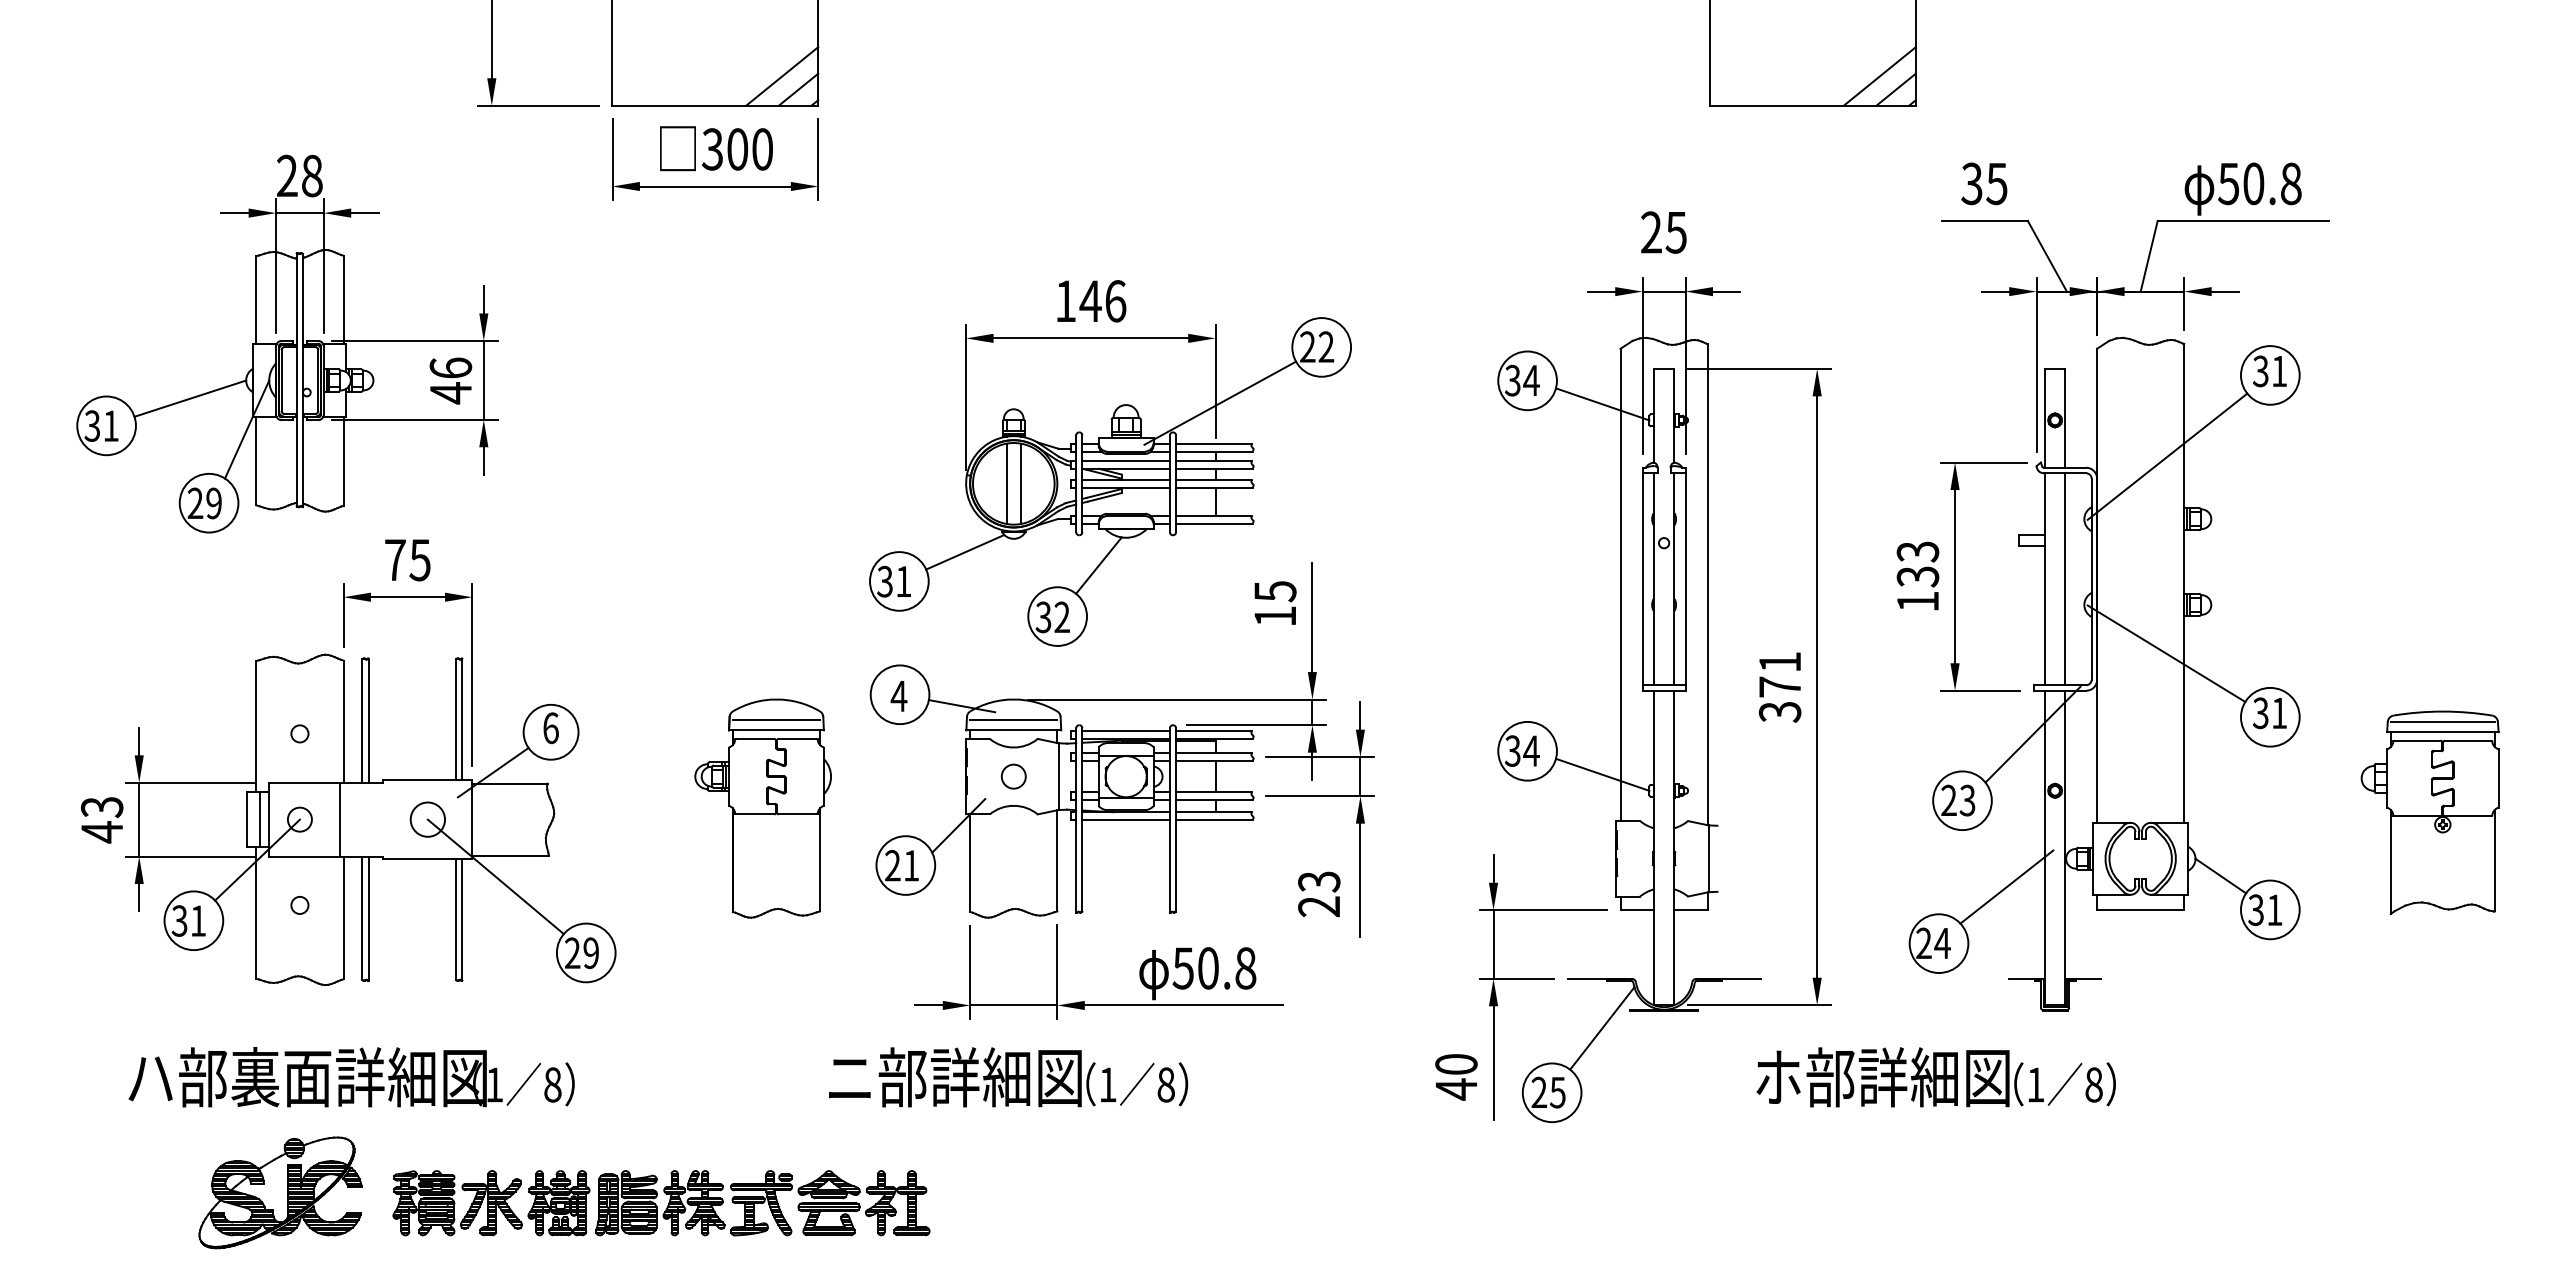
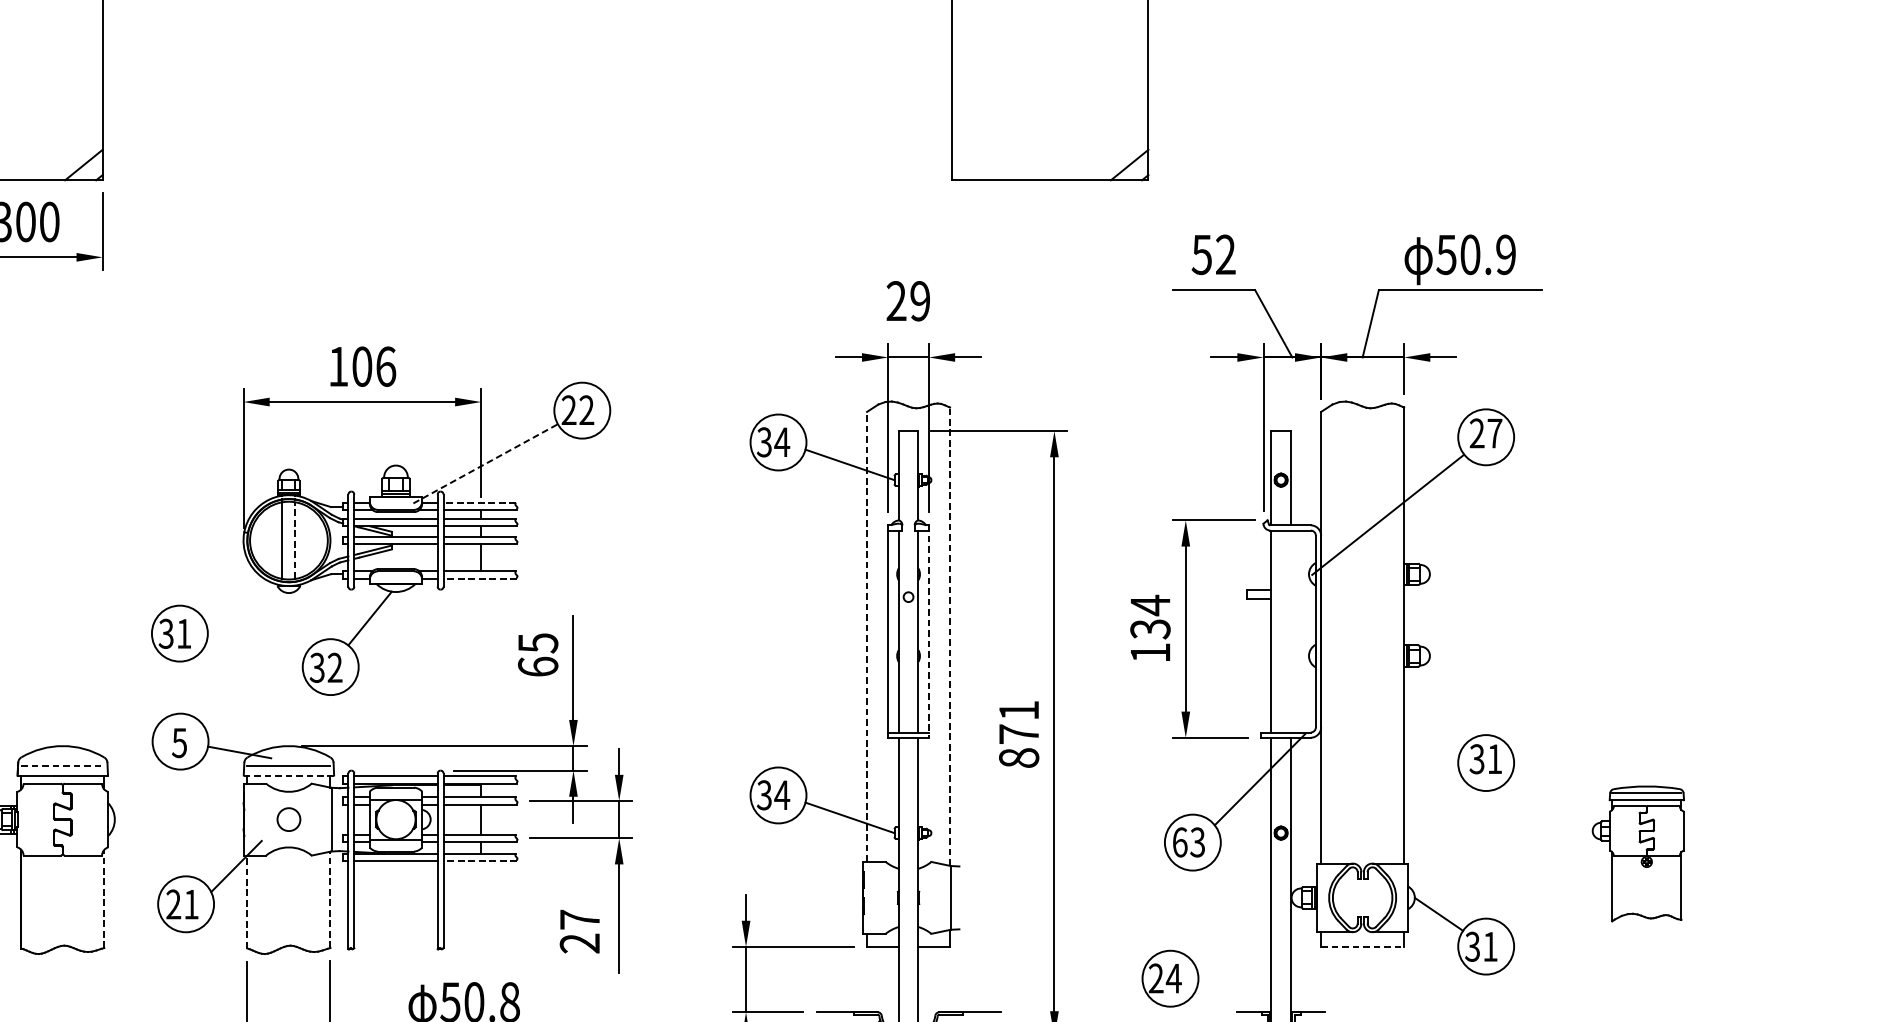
line: (782, 76) -> (68, 152), removed
line: (1879, 76) -> (1113, 152), removed
text: (1984, 183) -> (1213, 254), 35 -> 52
text: (2290, 183) -> (1505, 254), 50.8 -> 50.9
text: (1675, 232) -> (919, 301), 25 -> 29
text: (1090, 301) -> (362, 366), 146 -> 106
text: (2270, 371) -> (1486, 433), 31 -> 27
line: (1220, 403) -> (485, 464), solid -> dashed
line: (1213, 443) -> (479, 502), solid -> dashed
line: (1020, 483) -> (295, 540), solid -> dashed
line: (1214, 523) -> (480, 578), solid -> dashed
text: (1917, 551) -> (1149, 605), 133 -> 134
line: (965, 552) -> (242, 606), removed
line: (1685, 579) -> (928, 631), solid -> dashed
line: (2065, 579) -> (1291, 631), removed
line: (1620, 584) -> (867, 636), solid -> dashed
line: (1707, 584) -> (949, 636), solid -> dashed
text: (1275, 615) -> (538, 666), 15 -> 65
line: (2166, 653) -> (1387, 702), removed
text: (898, 696) -> (179, 743), 4 -> 5
text: (1779, 711) -> (1018, 757), 371 -> 871
line: (776, 720) -> (62, 766), solid -> dashed
line: (1013, 730) -> (288, 775), solid -> dashed
text: (1948, 800) -> (1179, 842), 23 -> 63
part: (2429, 812) -> (1637, 853), size x0.7
line: (1214, 819) -> (480, 860), solid -> dashed
line: (820, 859) -> (104, 898), solid -> dashed
line: (1057, 860) -> (330, 899), solid -> dashed
line: (970, 863) -> (247, 902), solid -> dashed
text: (1319, 881) -> (580, 919), 23 -> 27
line: (2006, 886) -> (1234, 924), removed
line: (2140, 910) -> (1362, 947), solid -> dashed

